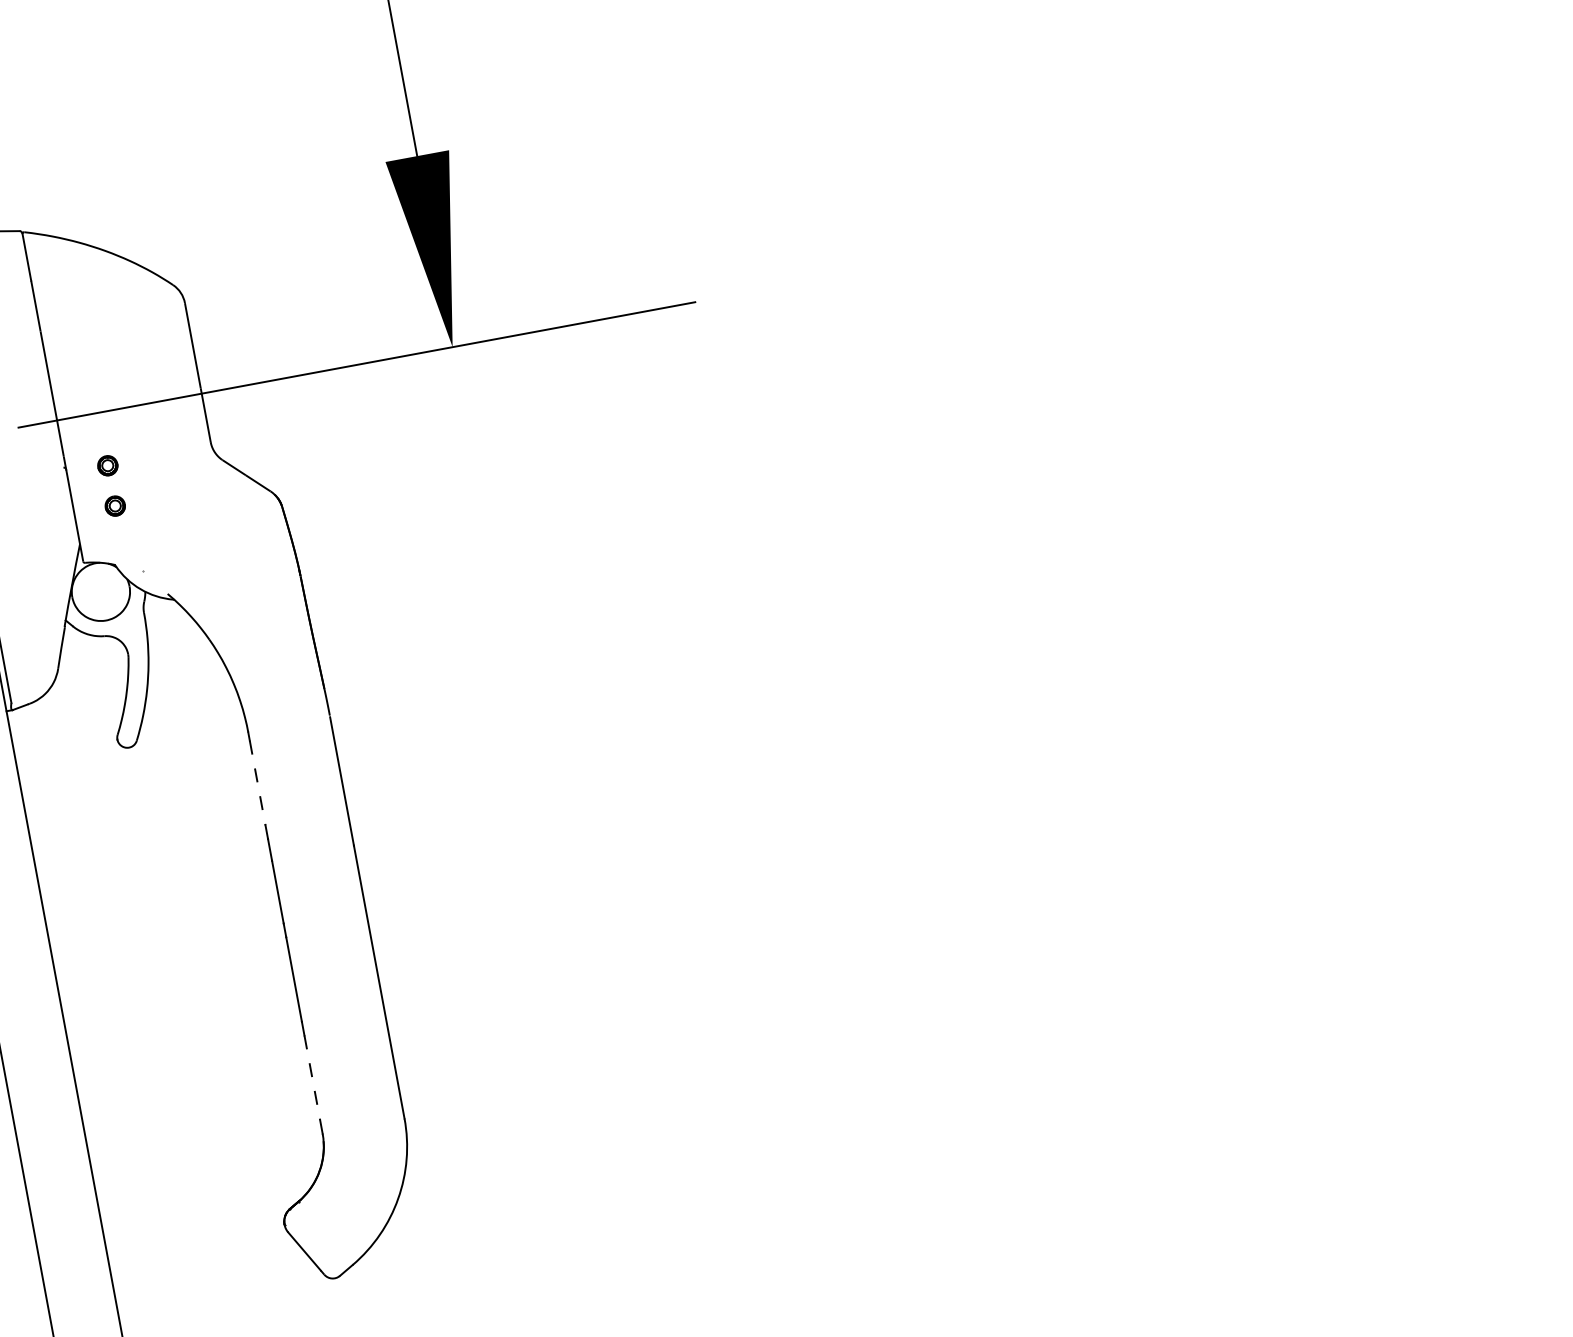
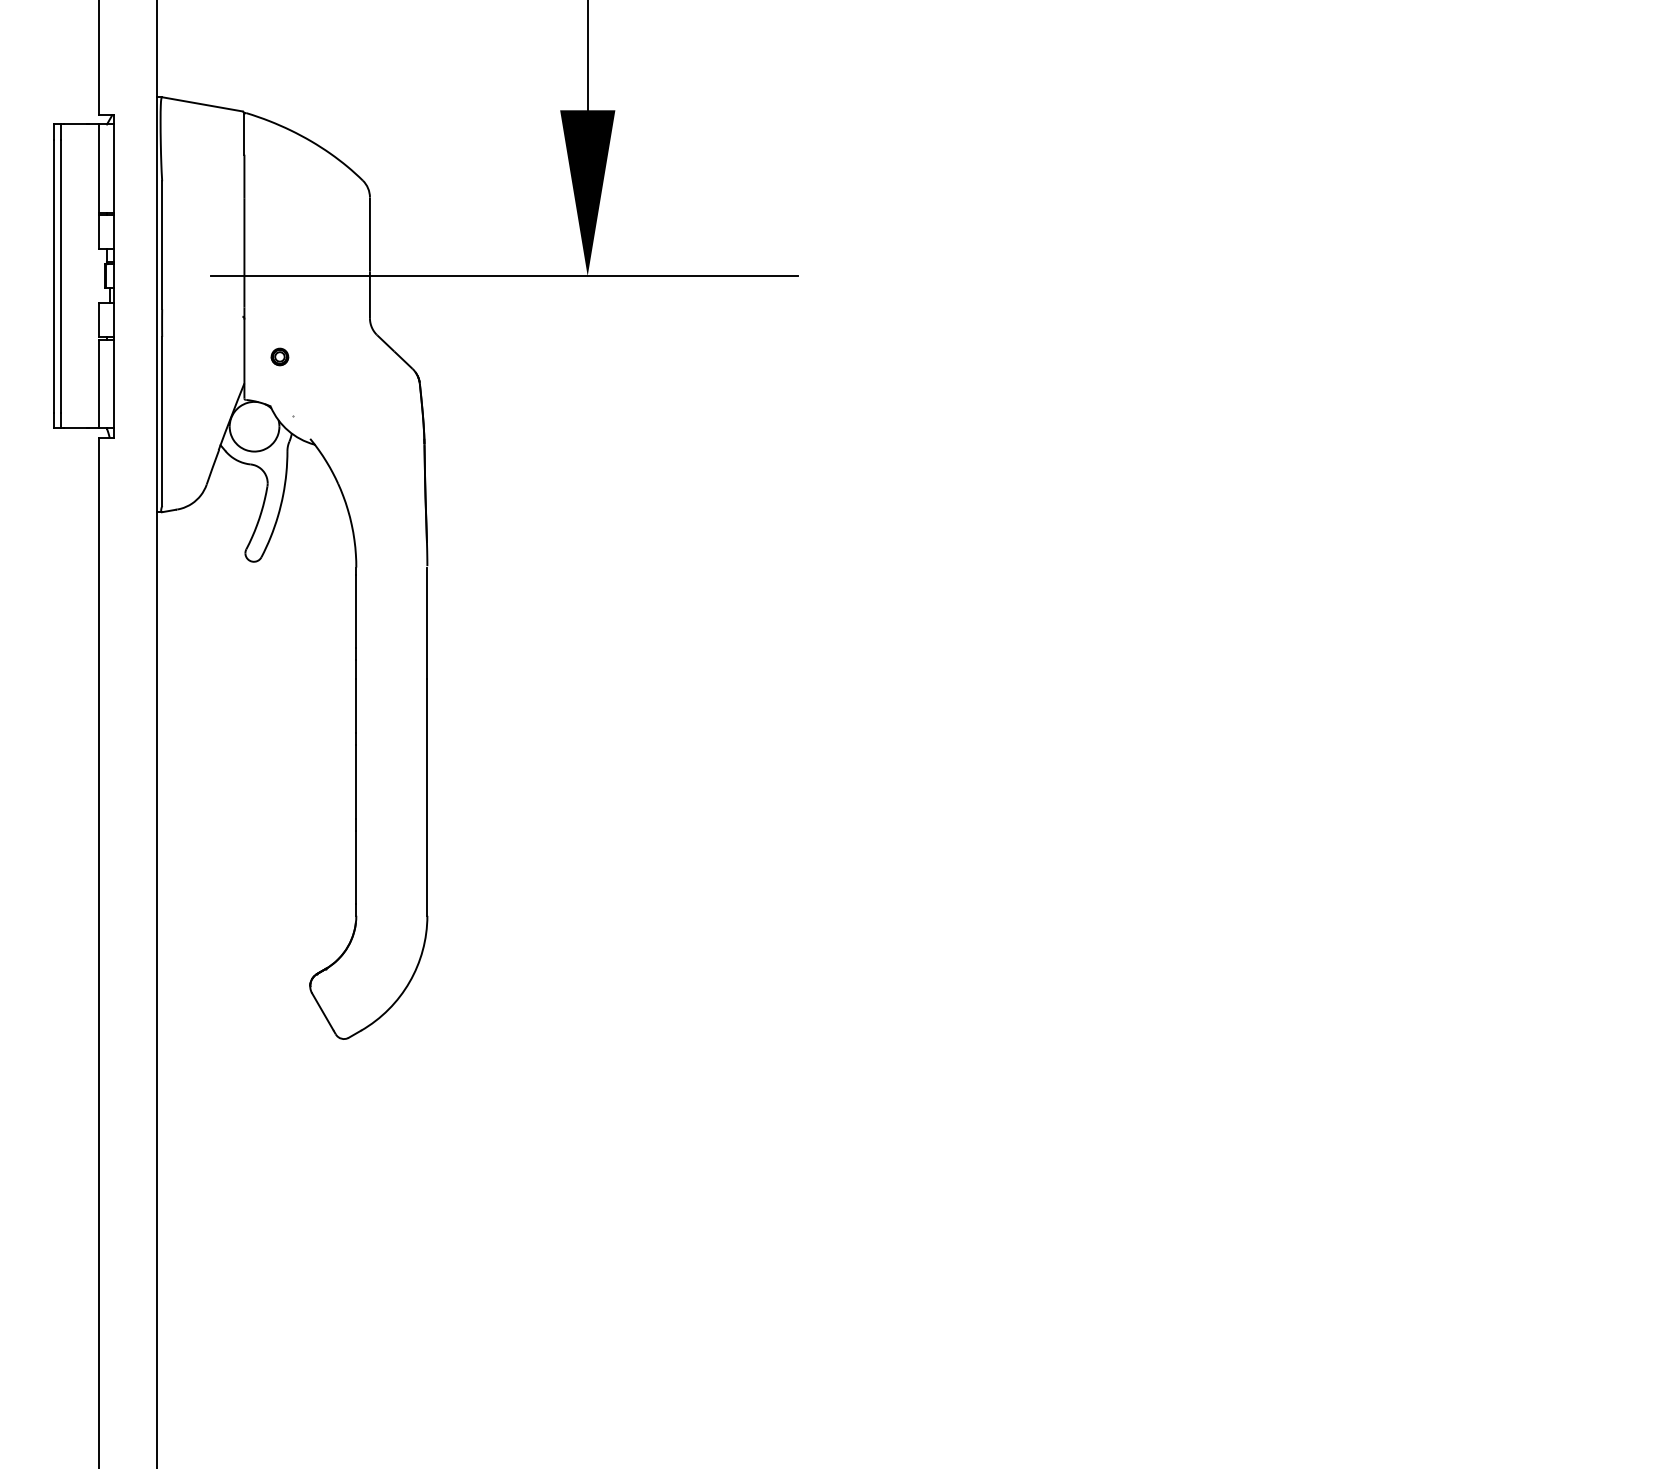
part: (107, 465) -> (279, 321), removed
line: (257, 783) -> (356, 611), dashed -> solid
line: (312, 1077) -> (356, 867), dashed -> solid

